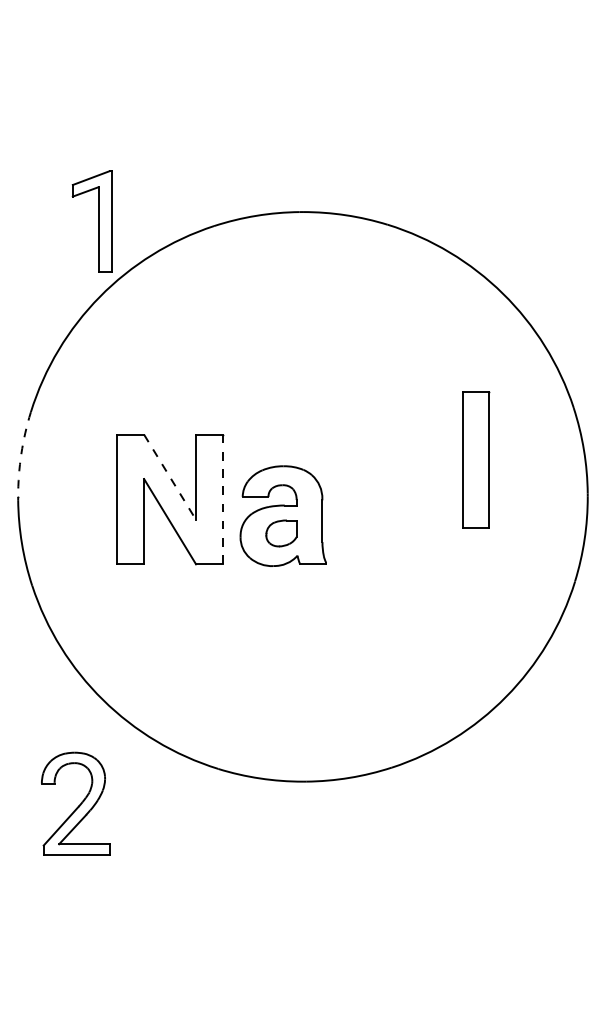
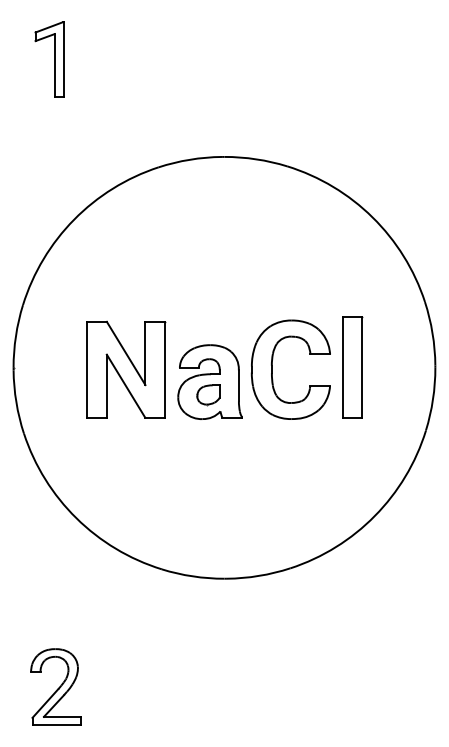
part: (98, 221) -> (54, 59), moved
arc: (21, 454) -> (16, 336), dashed -> solid
part: (476, 459) -> (352, 366), moved
line: (170, 477) -> (126, 353), dashed -> solid
line: (222, 499) -> (164, 369), dashed -> solid
part: (367, 499) -> (272, 369), added
part: (75, 803) -> (56, 686), moved

